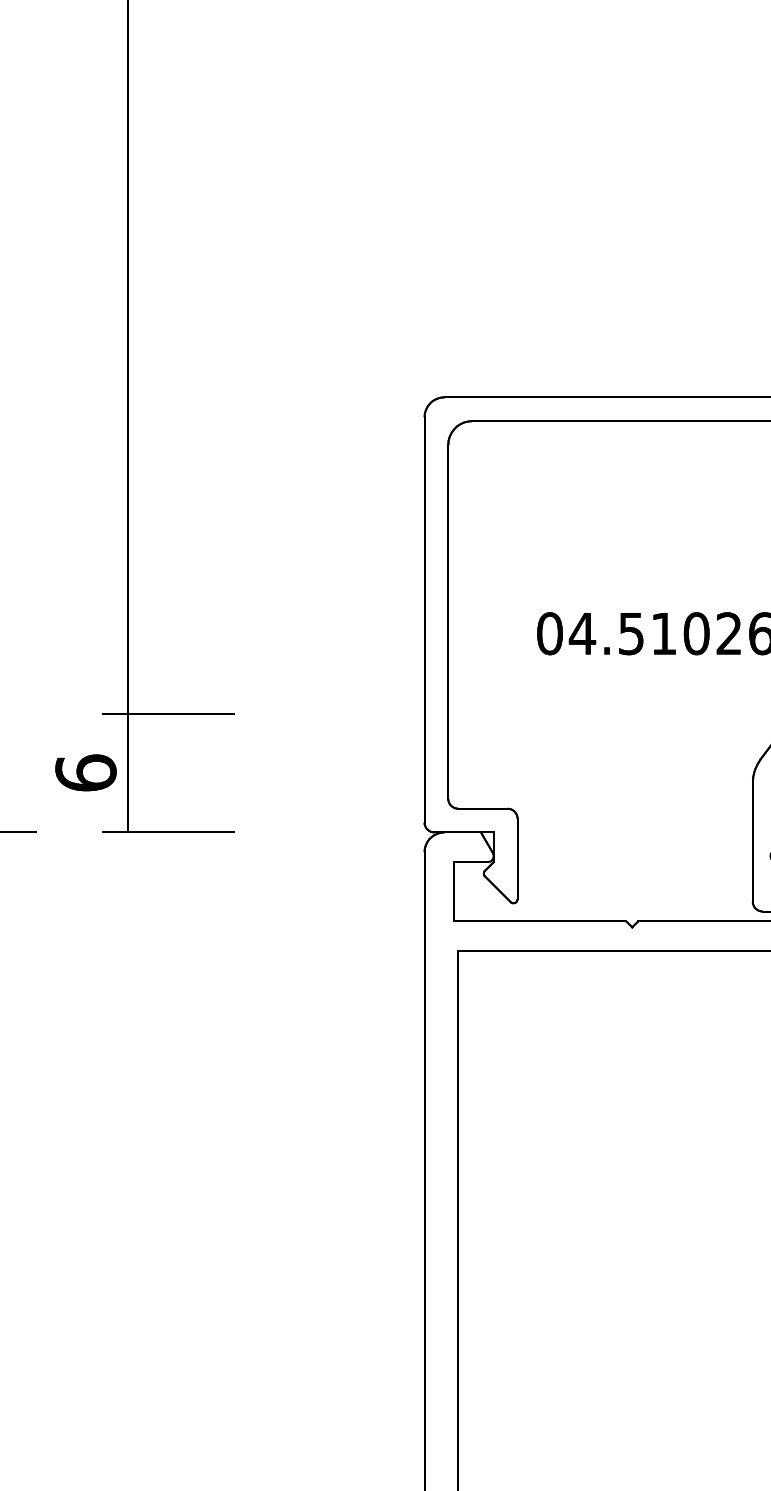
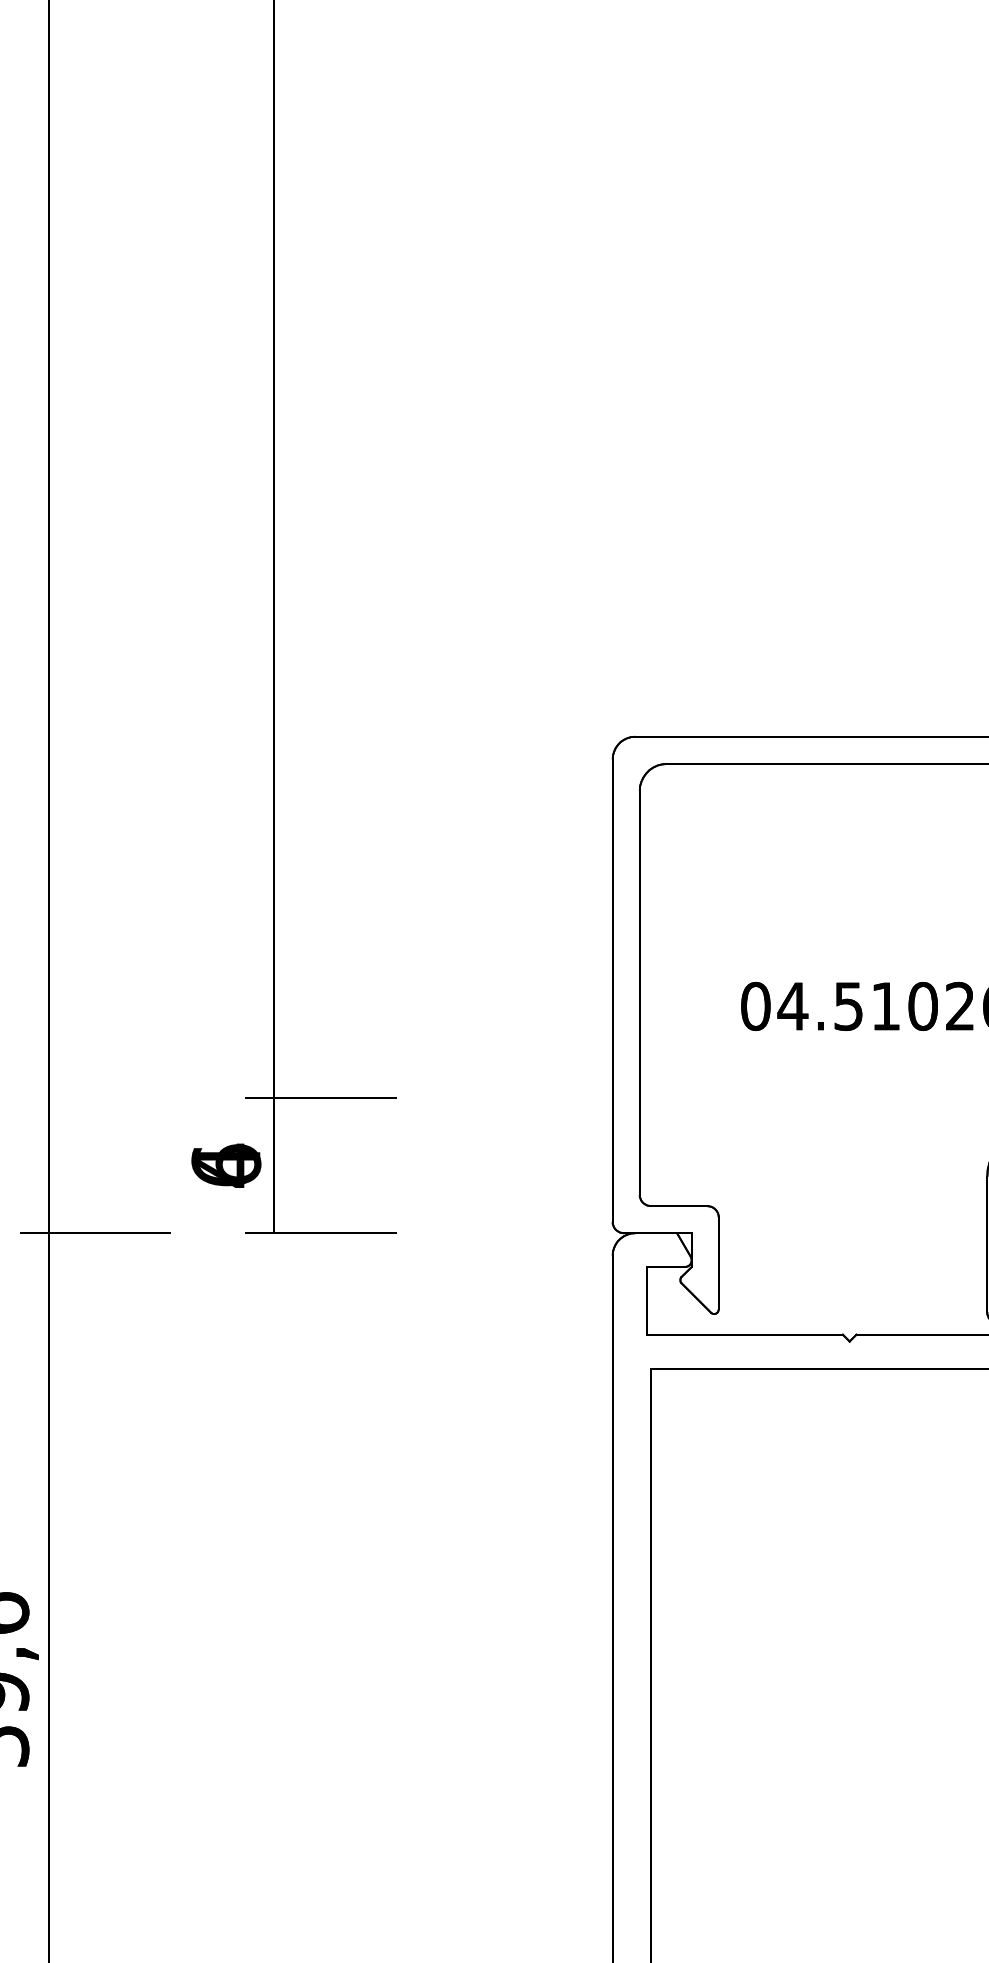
text: (86, 773) -> (226, 1165), 6 -> 4

